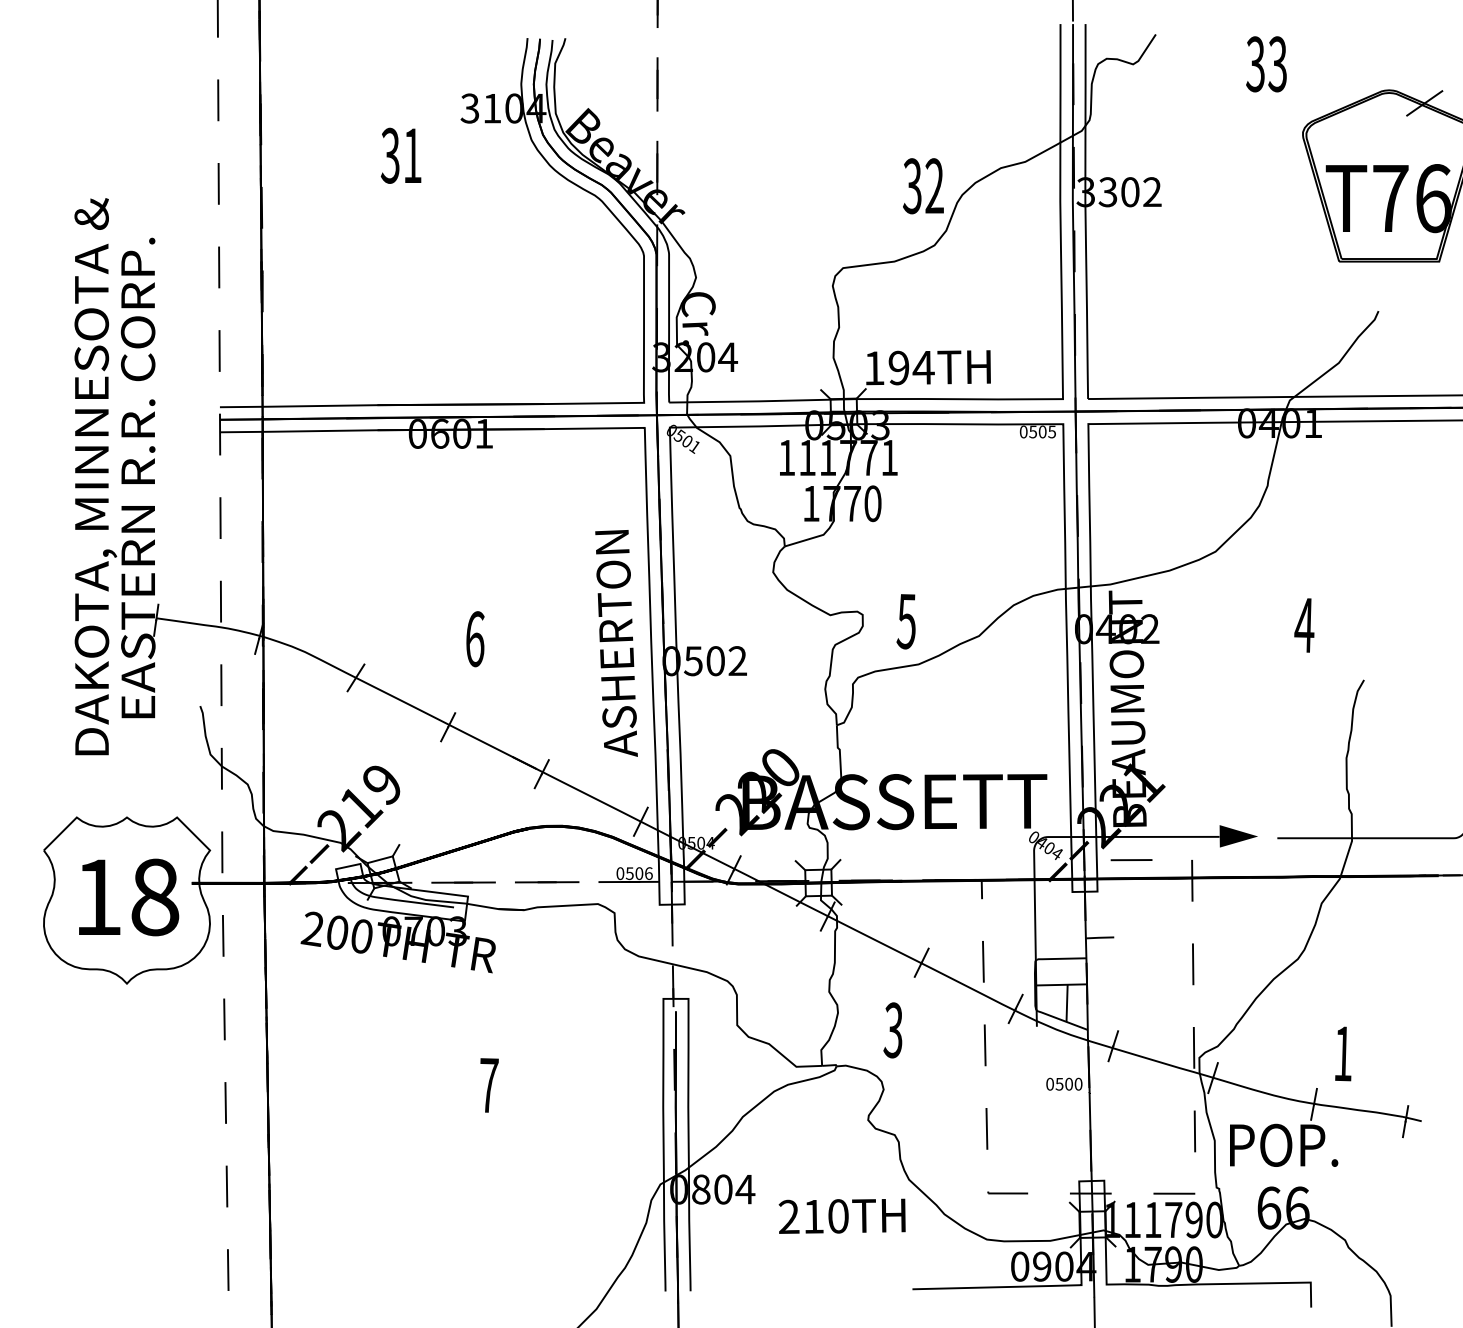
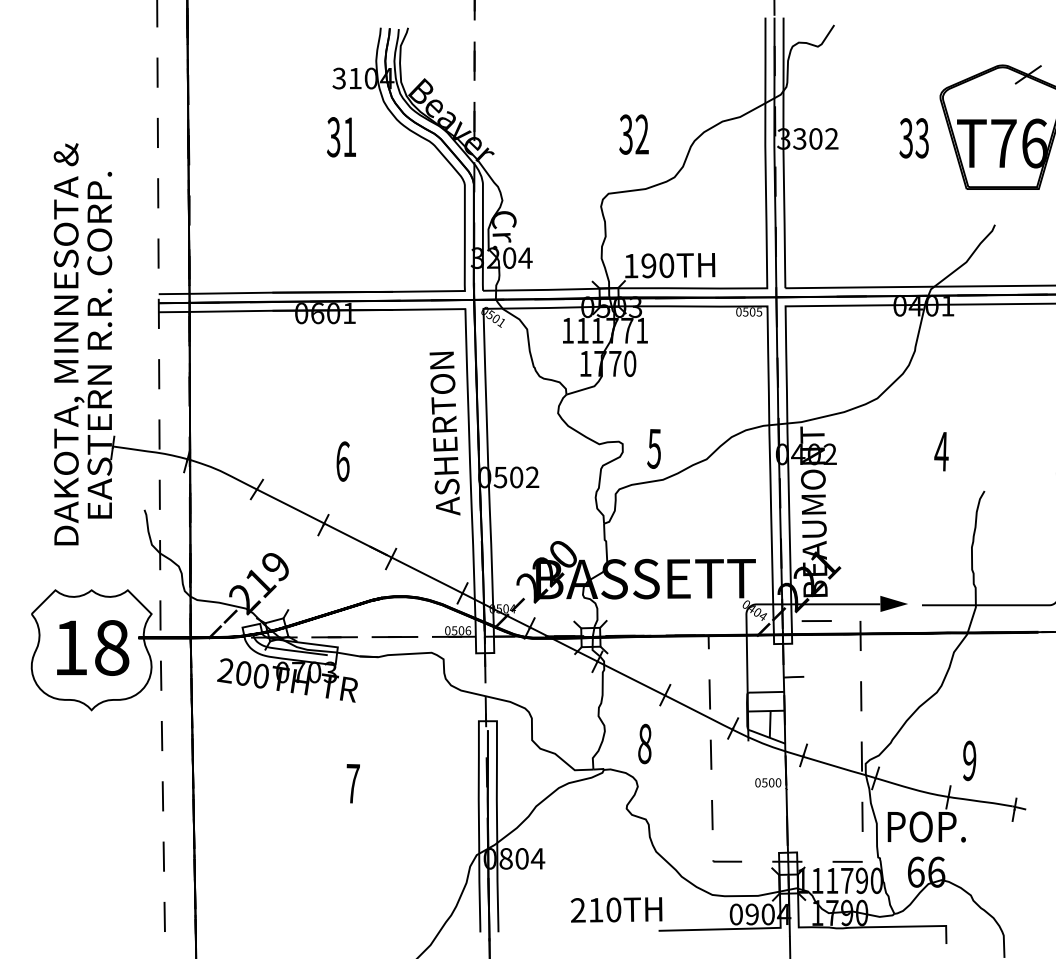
text: (1266, 64) -> (914, 138), moved
text: (400, 155) -> (341, 137), moved
text: (923, 186) -> (634, 134), moved
text: (923, 367) -> (666, 265), 194TH -> 190TH
text: (616, 643) -> (444, 433), moved
text: (892, 1030) -> (644, 744), 3 -> 8
text: (1343, 1053) -> (969, 760), 1 -> 9
text: (841, 1215) -> (616, 909), moved

